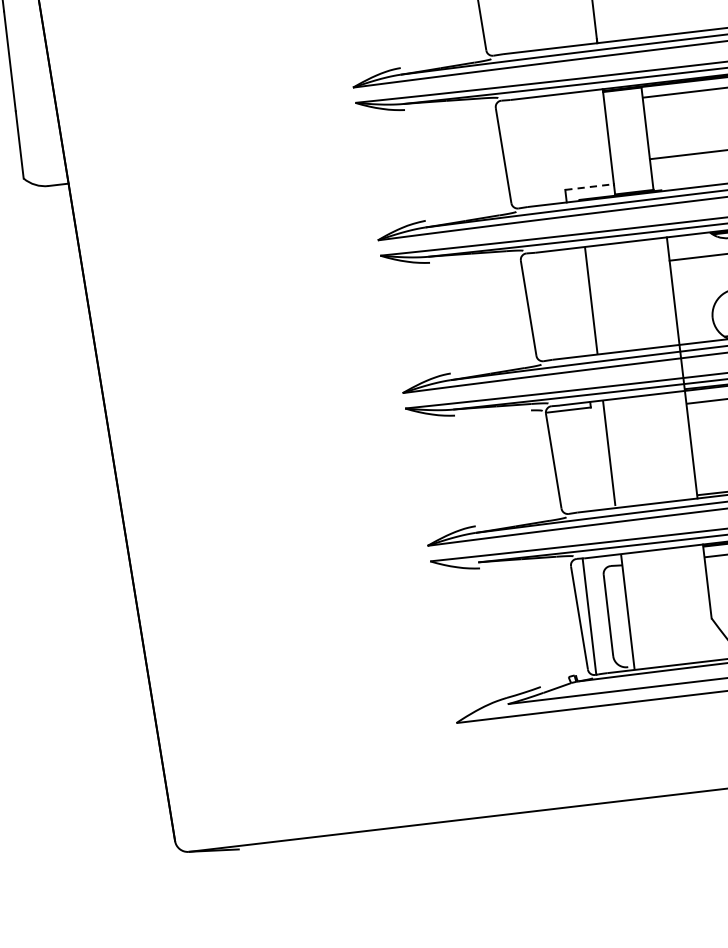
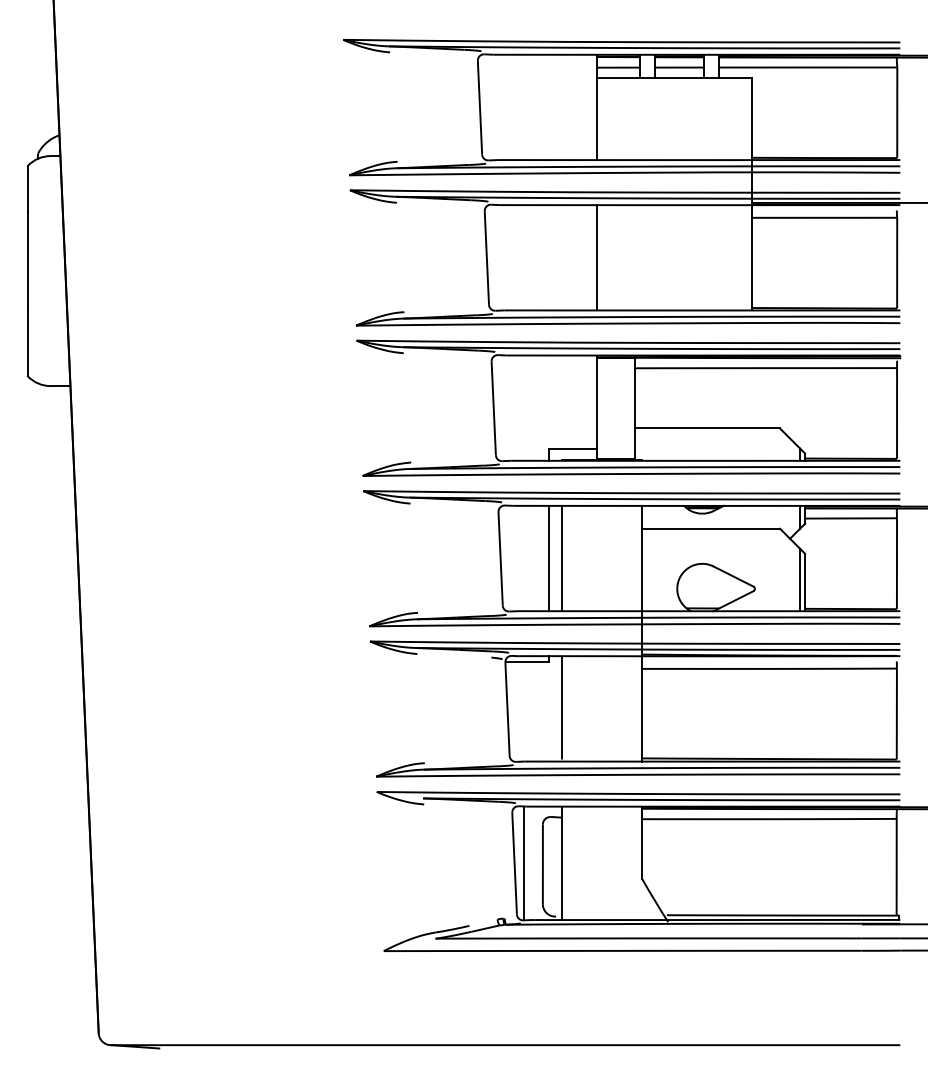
line: (589, 186) -> (573, 448), dashed -> solid
line: (578, 302) -> (549, 558), added

